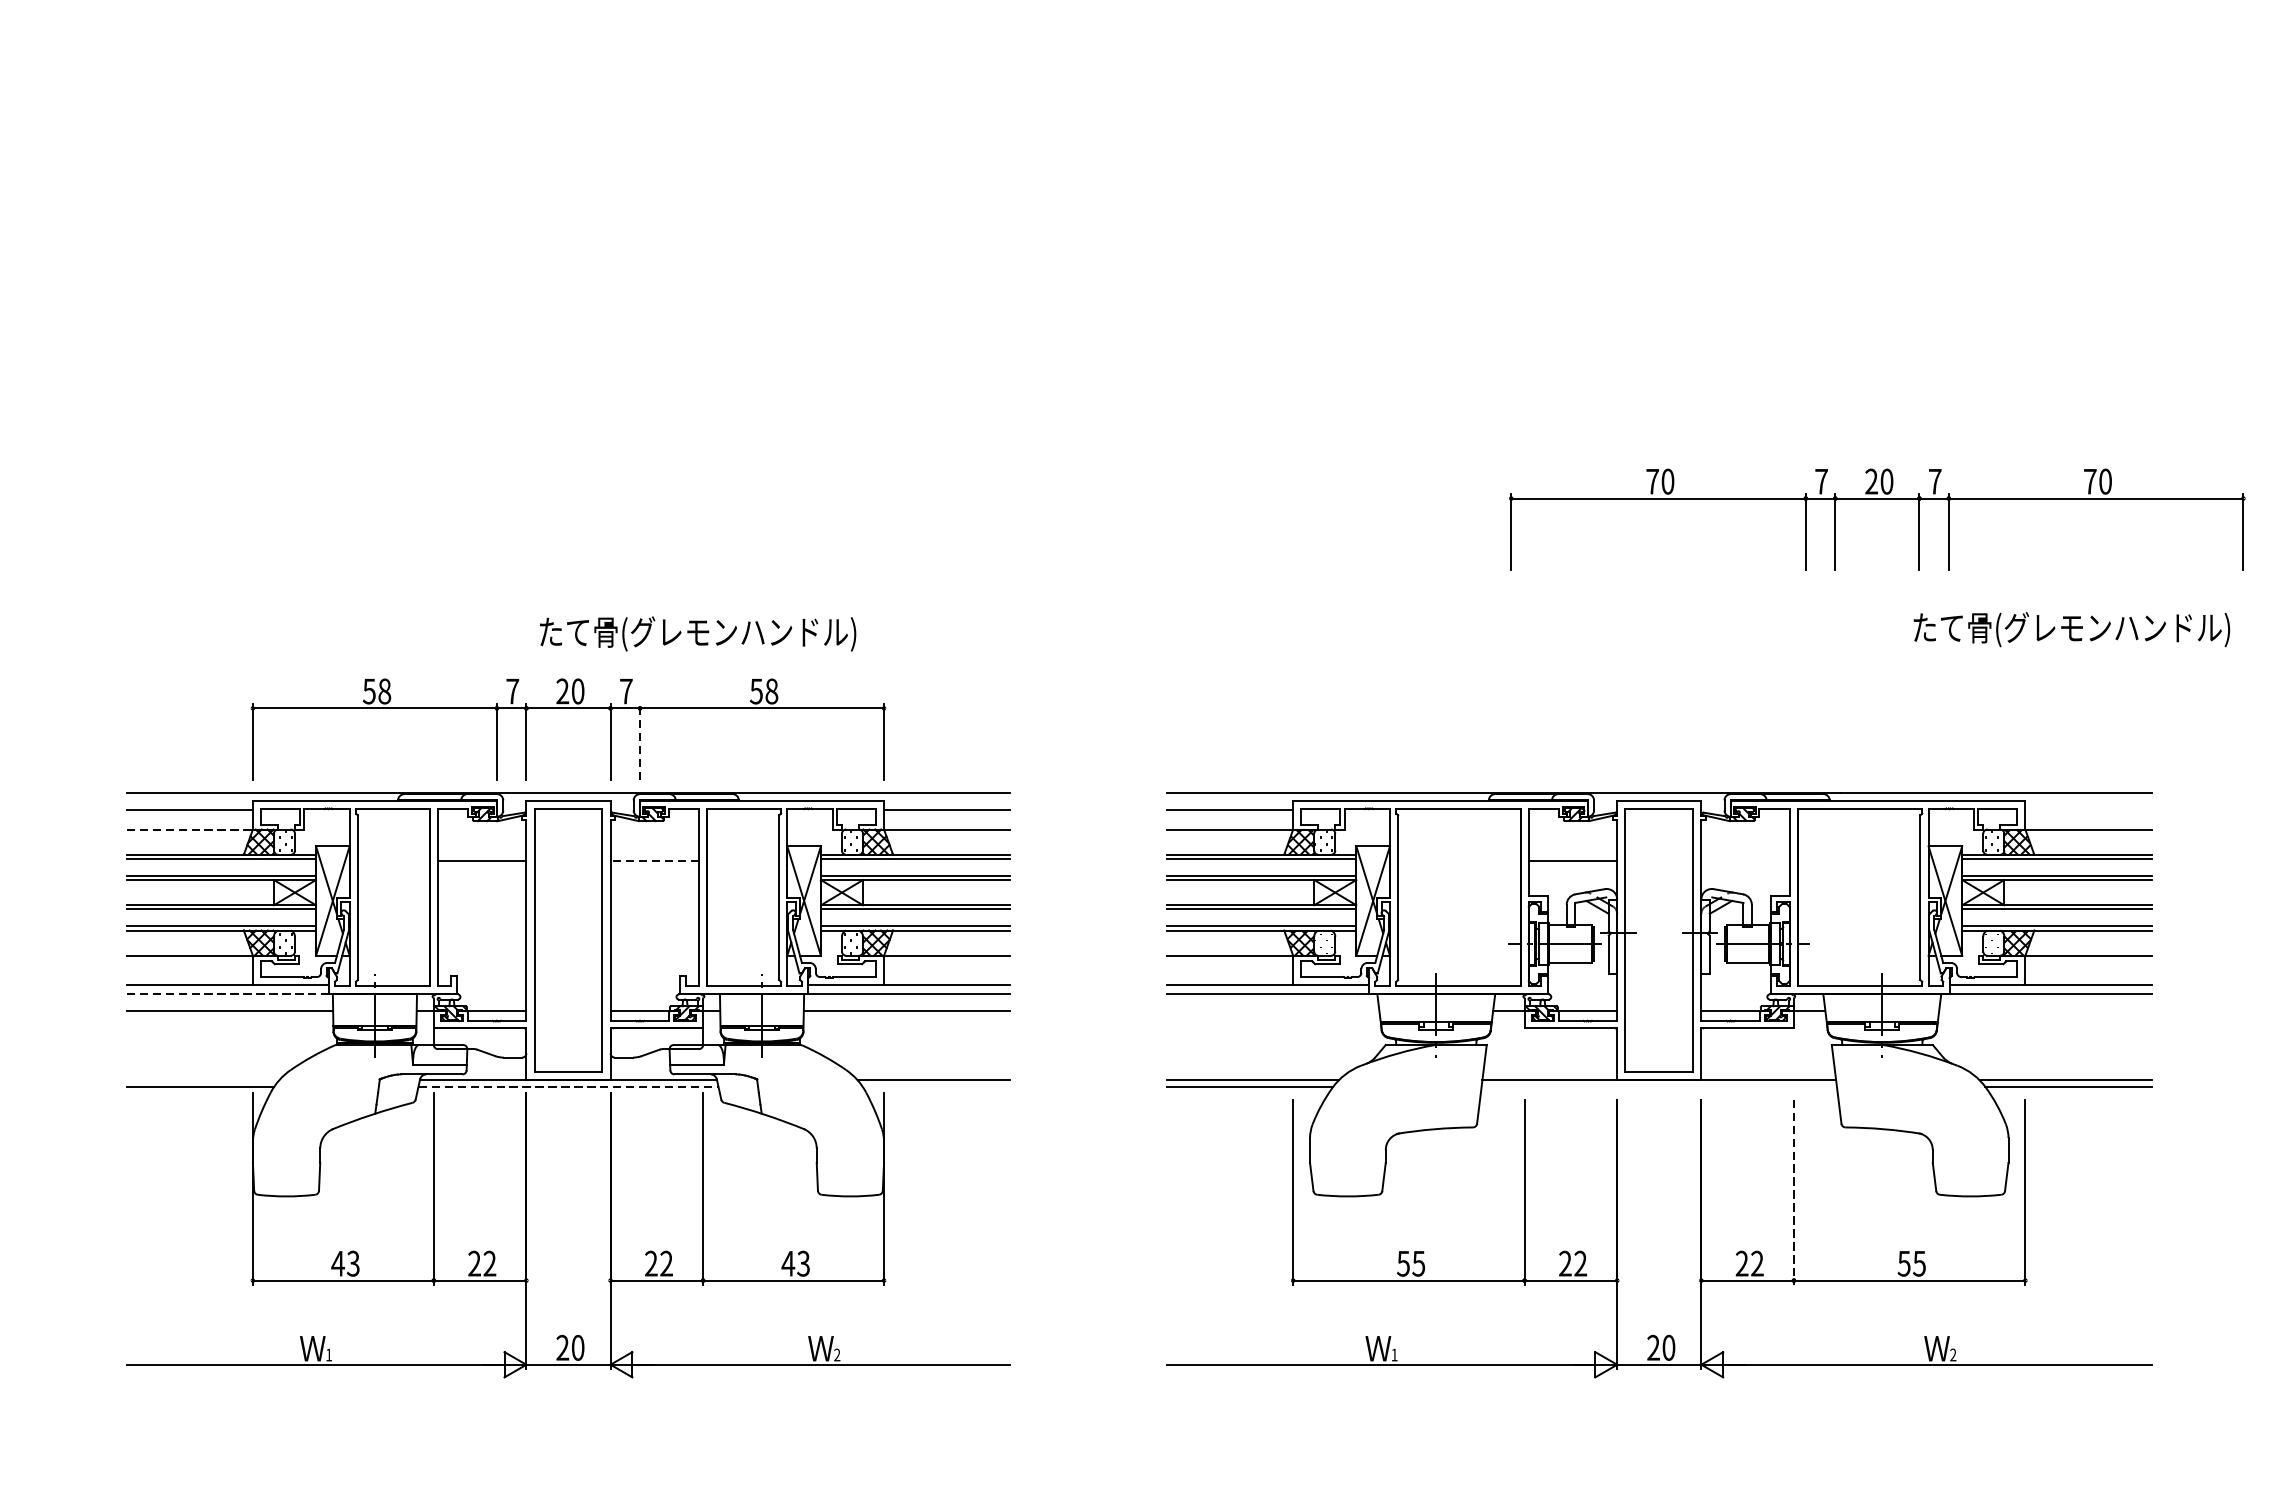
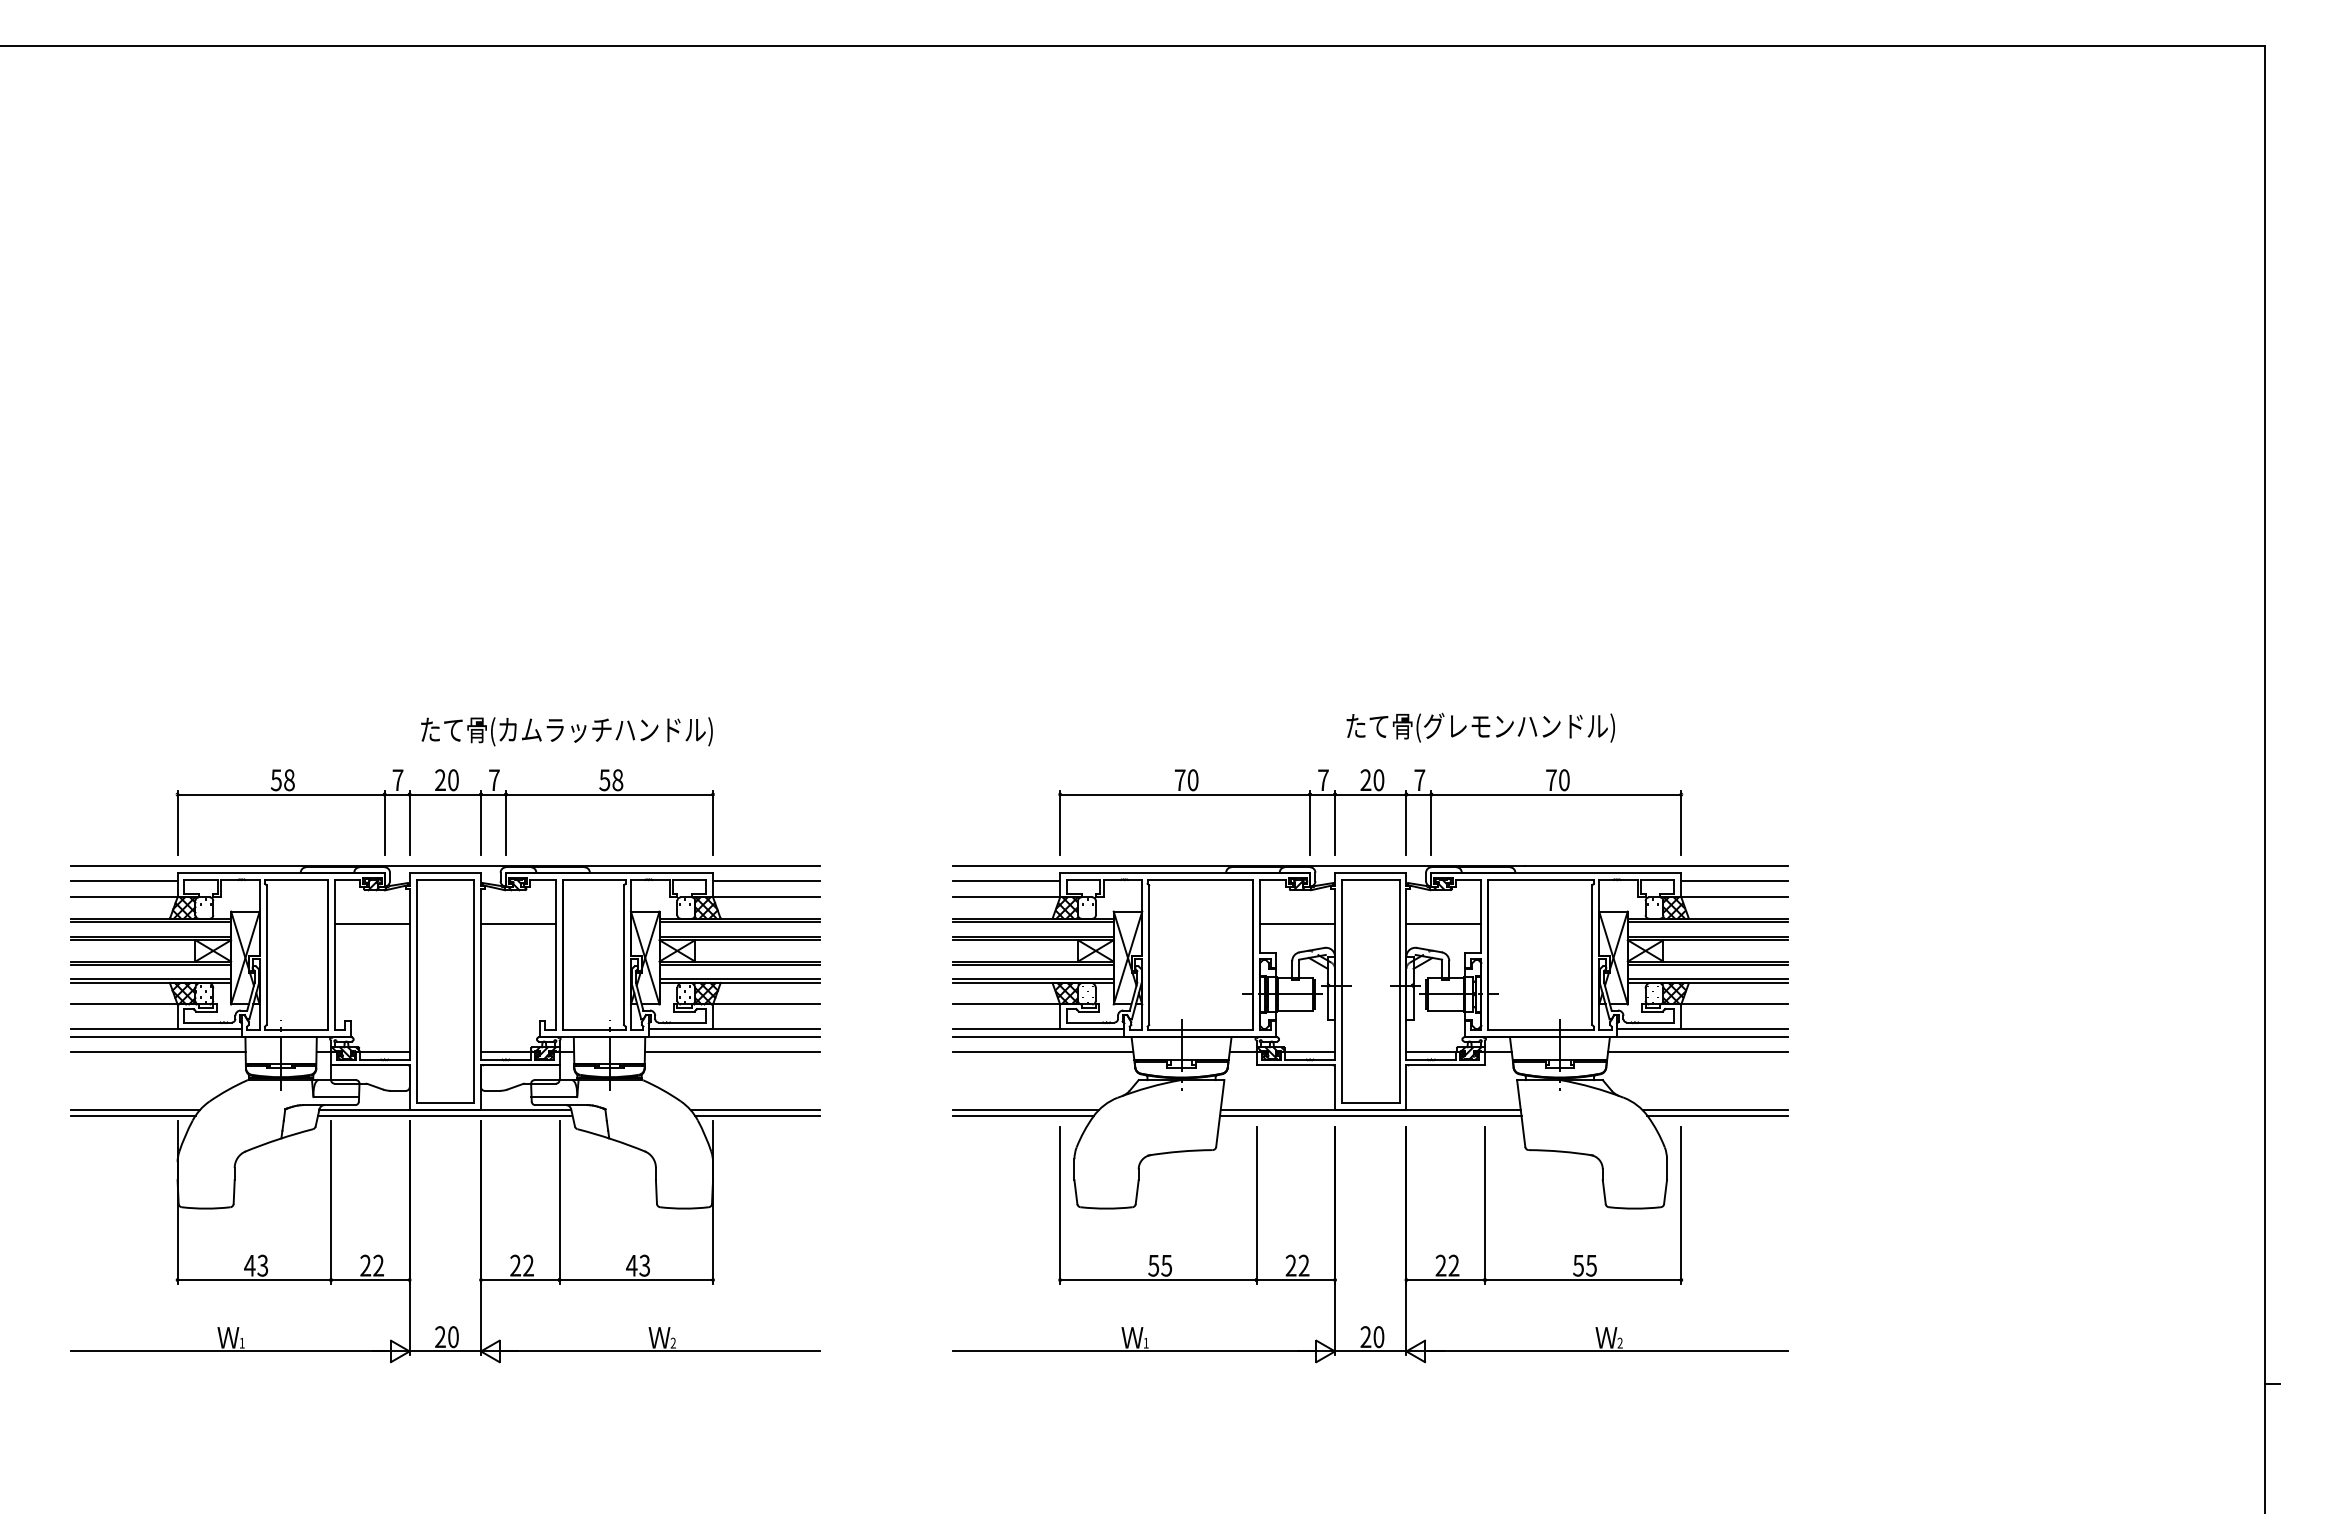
part: (1877, 499) -> (1370, 795), moved
text: (2071, 629) -> (1480, 727), moved
text: (757, 634) -> (605, 731), たて骨(グレモンハンドル) -> たて骨(カムラッチハンドル)
line: (640, 741) -> (506, 822), dashed -> solid
line: (2088, 809) -> (1734, 880), added
line: (191, 829) -> (125, 897), dashed -> solid
line: (654, 860) -> (518, 923), dashed -> solid
line: (1745, 860) -> (1443, 923), added
line: (229, 994) -> (157, 1037), dashed -> solid
line: (1273, 1011) -> (1043, 1051), added
line: (2045, 1011) -> (1698, 1051), added
line: (203, 1080) -> (135, 1110), added
line: (568, 1086) -> (445, 1115), dashed -> solid
line: (936, 1086) -> (757, 1115), added
line: (1658, 1086) -> (1370, 1115), added
line: (1793, 1192) -> (1484, 1205), dashed -> solid

